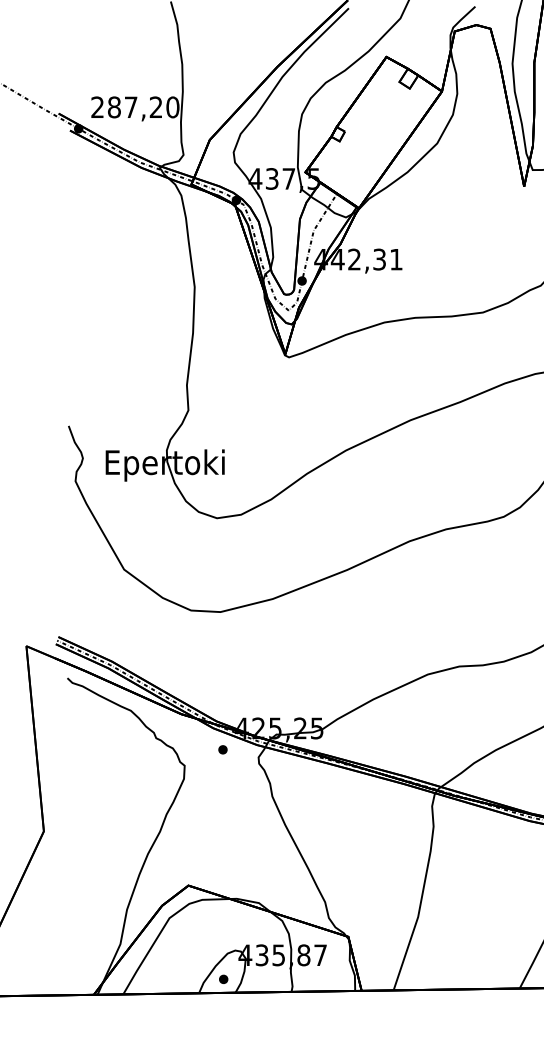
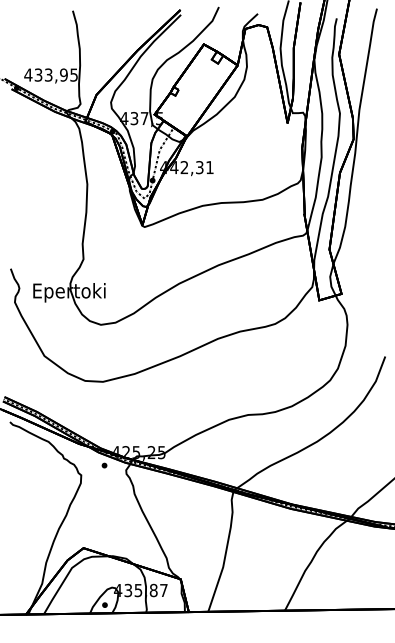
text: (135, 106) -> (51, 74), 287,20 -> 433,95

